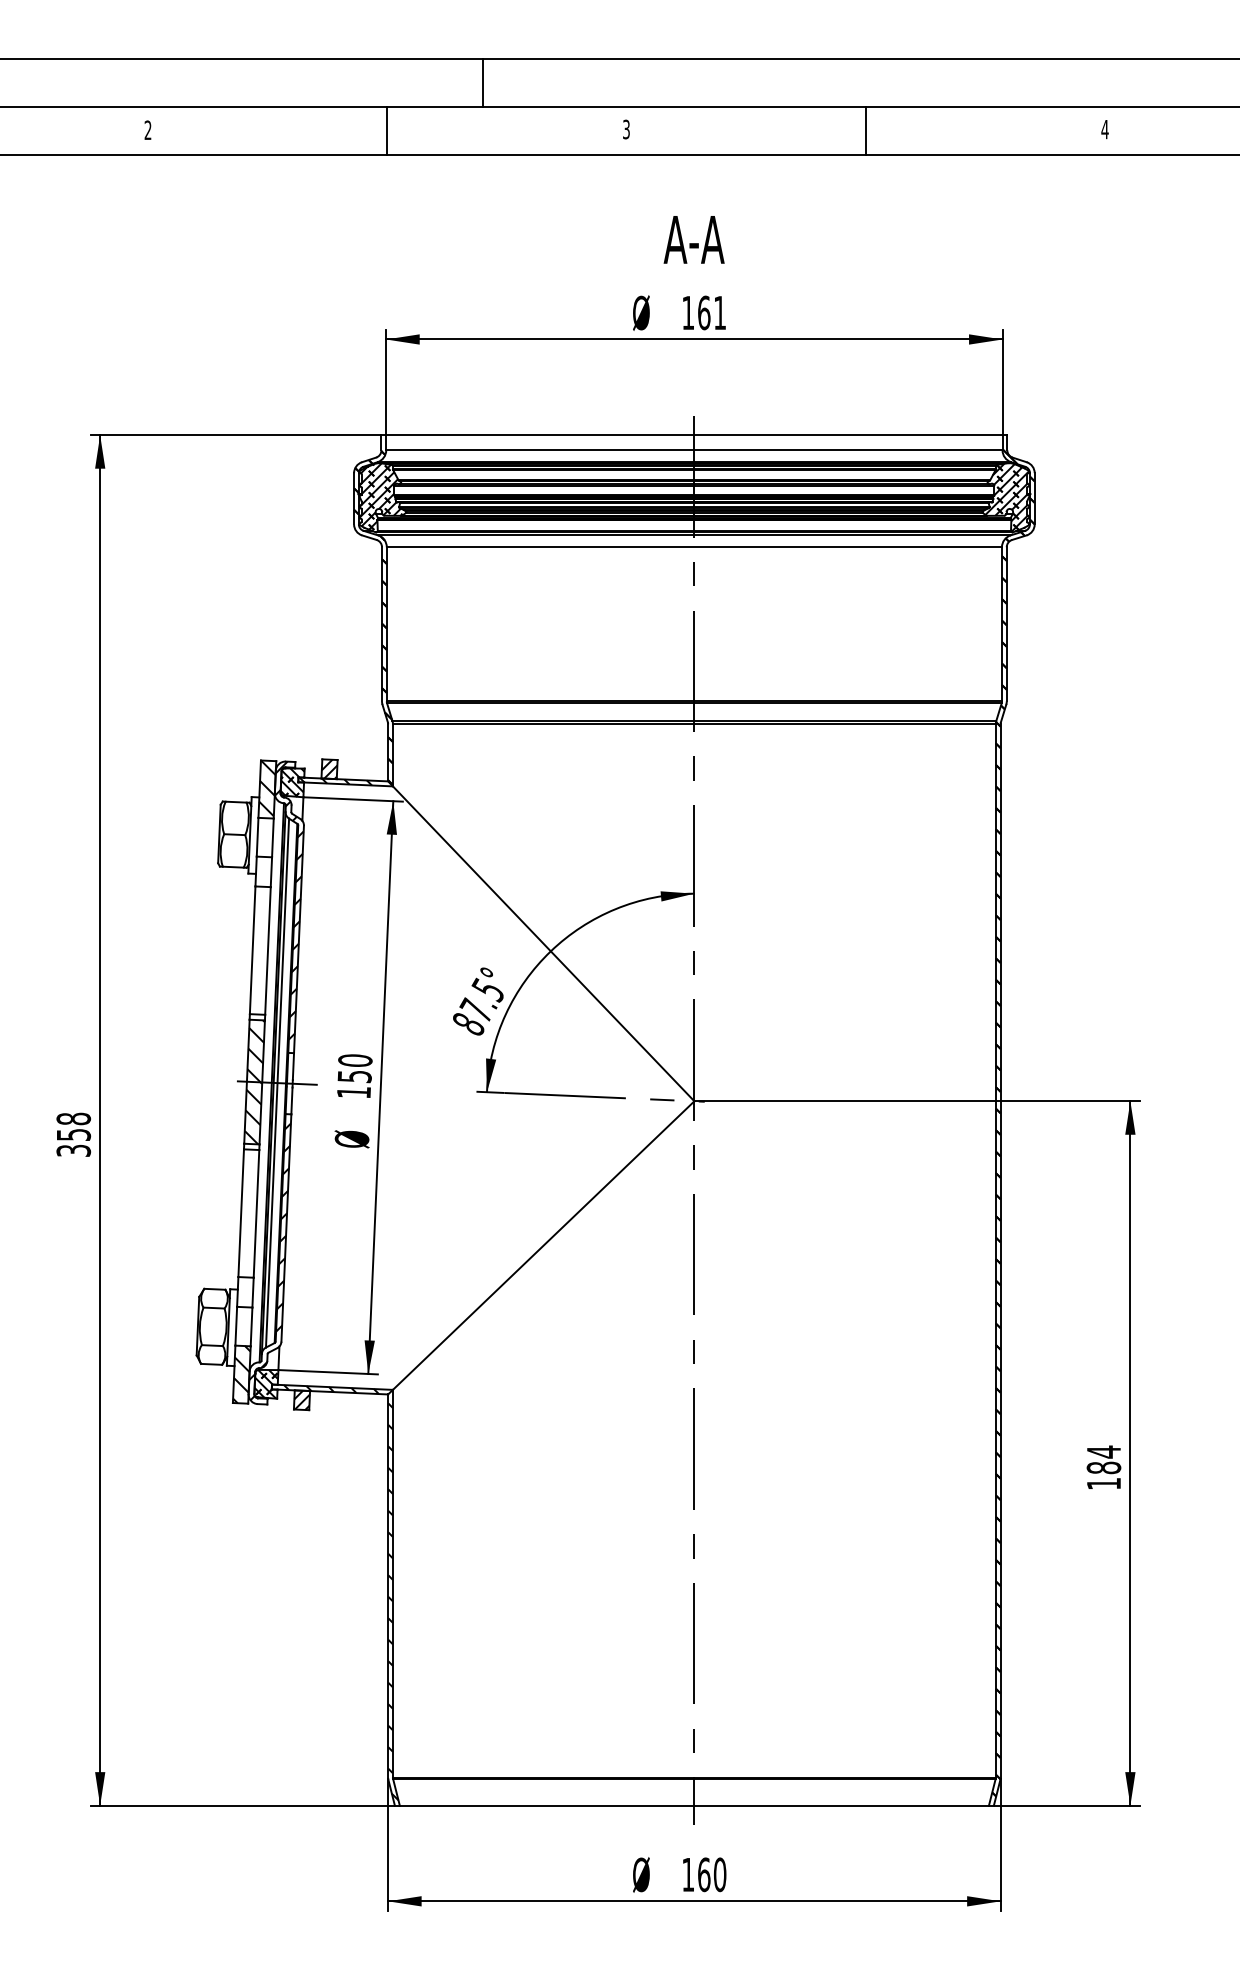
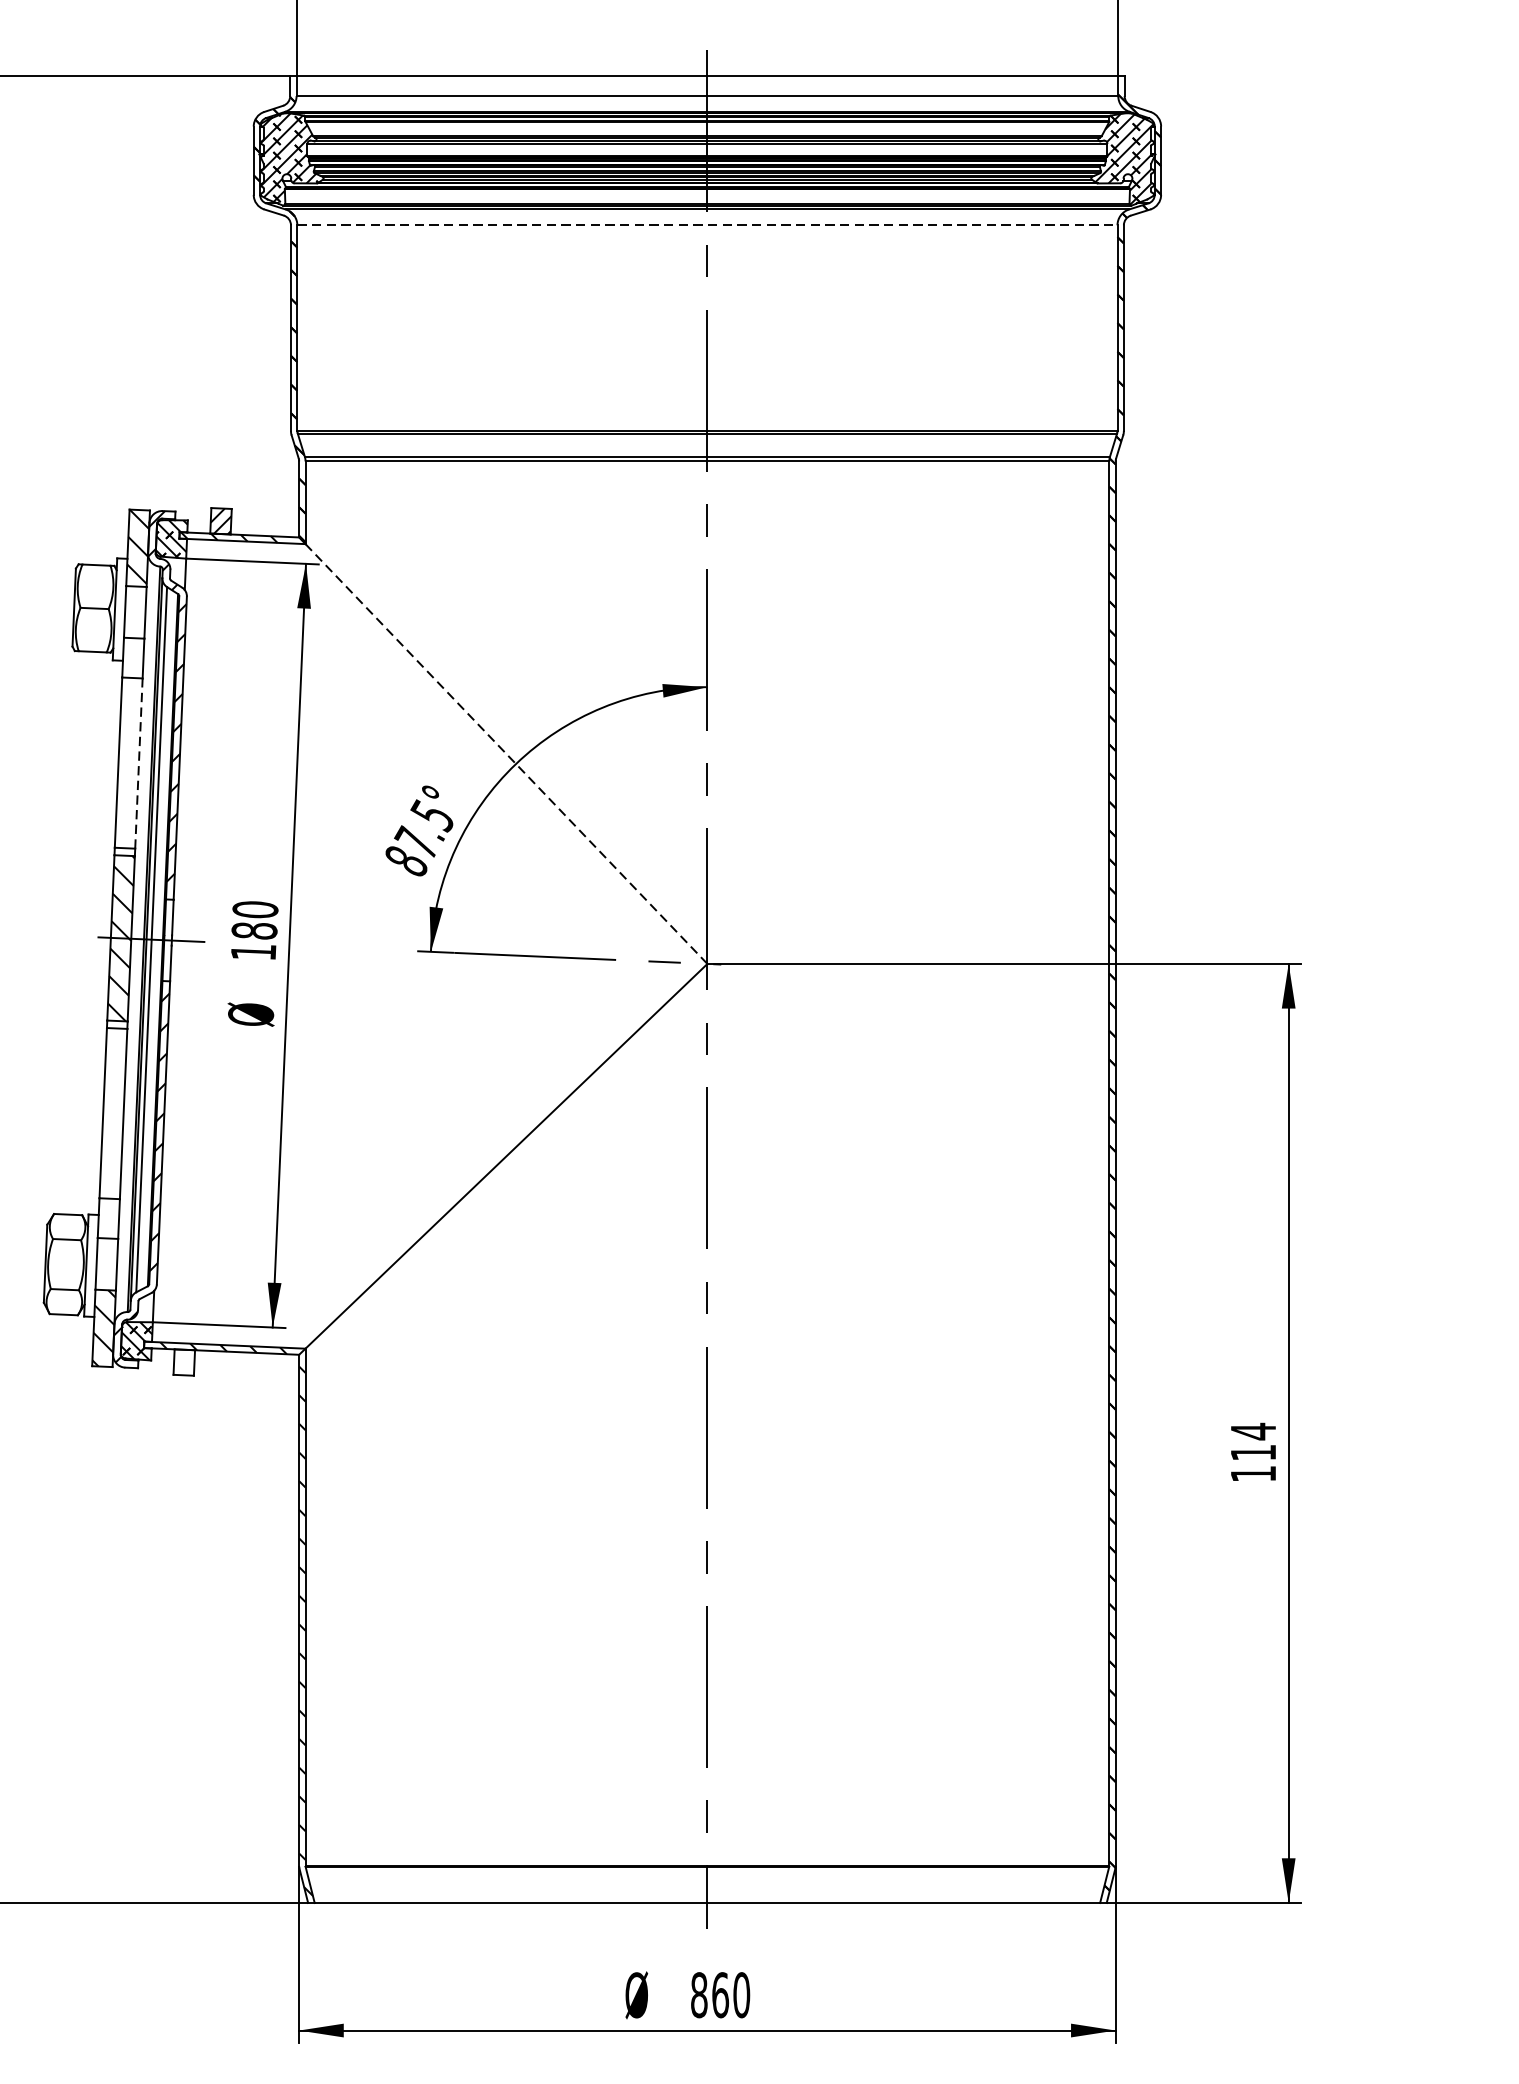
line: (694, 547) -> (707, 225), solid -> dashed
line: (543, 943) -> (506, 753), solid -> dashed
line: (267, 950) -> (138, 762), solid -> dashed
text: (354, 1076) -> (254, 930), 150 -> 180
hatch: (301, 1399) -> (183, 1361), removed
text: (1103, 1467) -> (1252, 1452), 184 -> 114
text: (688, 1874) -> (699, 1994), 160 -> 860

